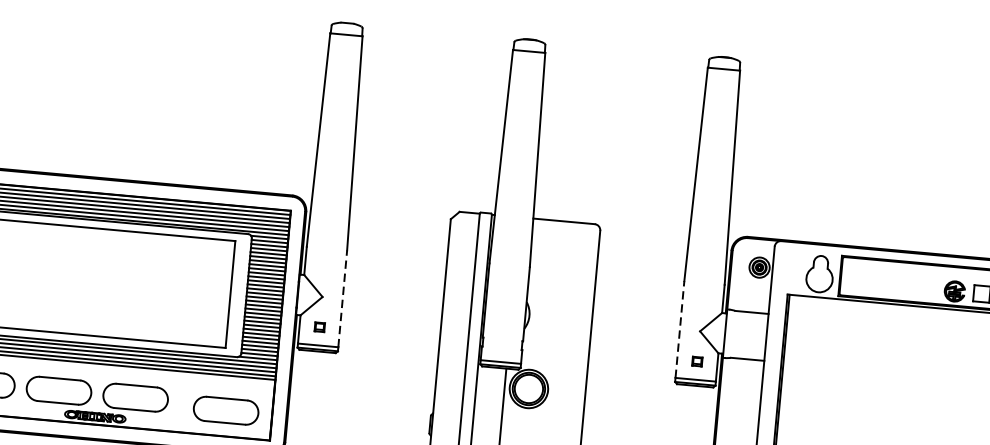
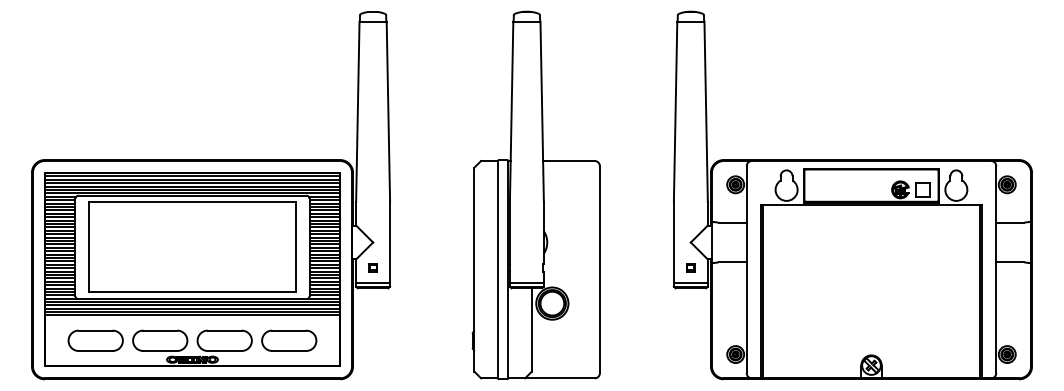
line: (343, 298) -> (390, 242), dashed -> solid
line: (679, 329) -> (673, 242), dashed -> solid
part: (226, 410) -> (289, 340), moved

